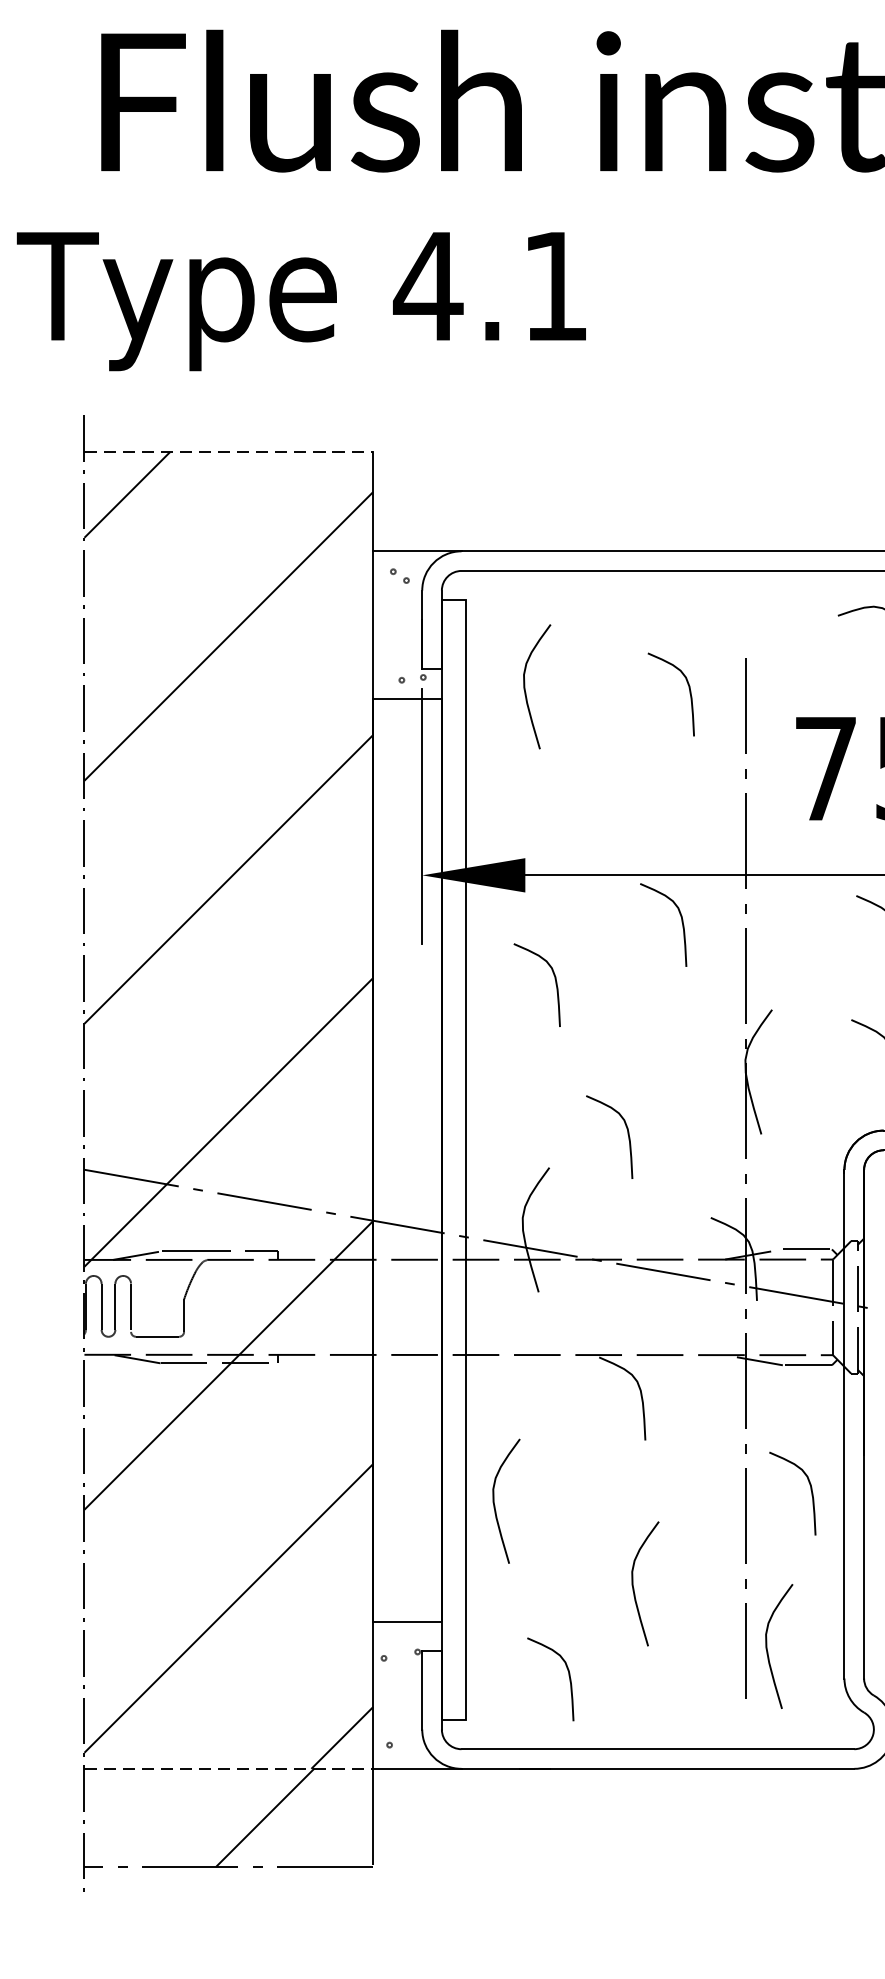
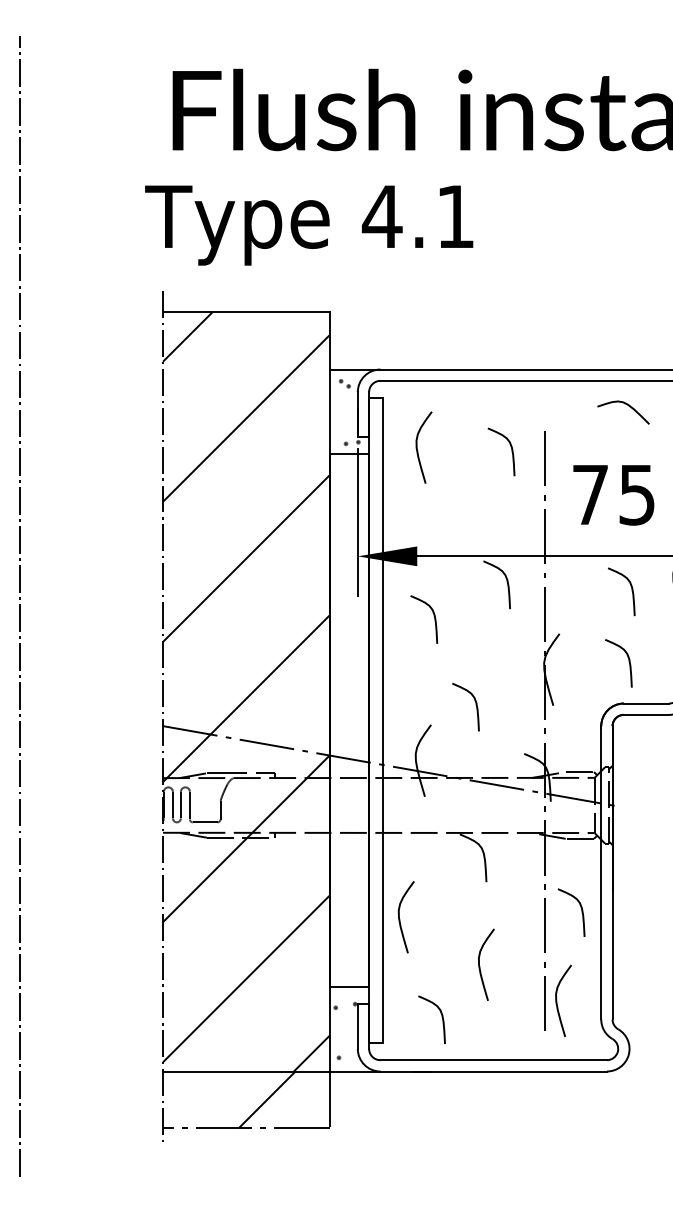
text: (302, 301) -> (309, 225), moved
line: (229, 452) -> (246, 312), dashed -> solid
line: (229, 1768) -> (246, 1071), dashed -> solid

